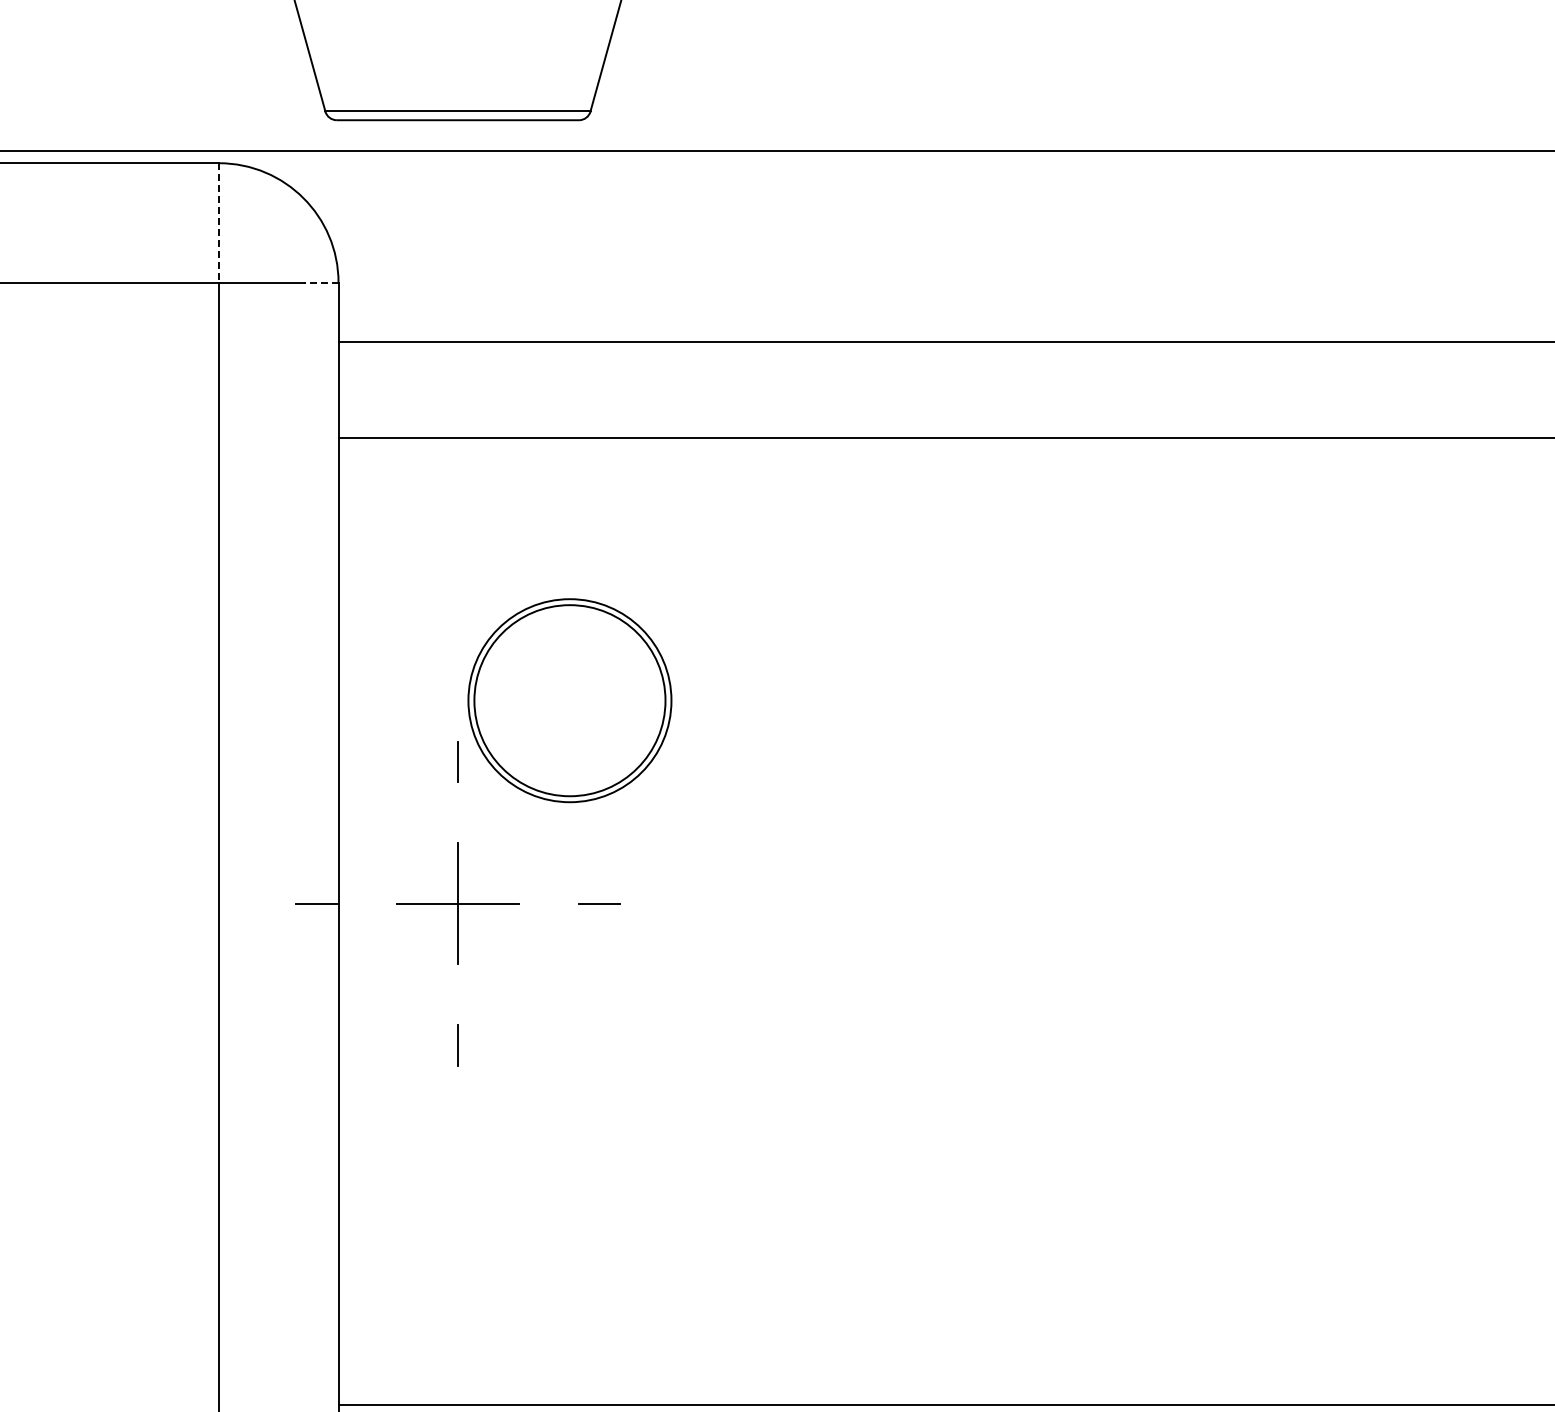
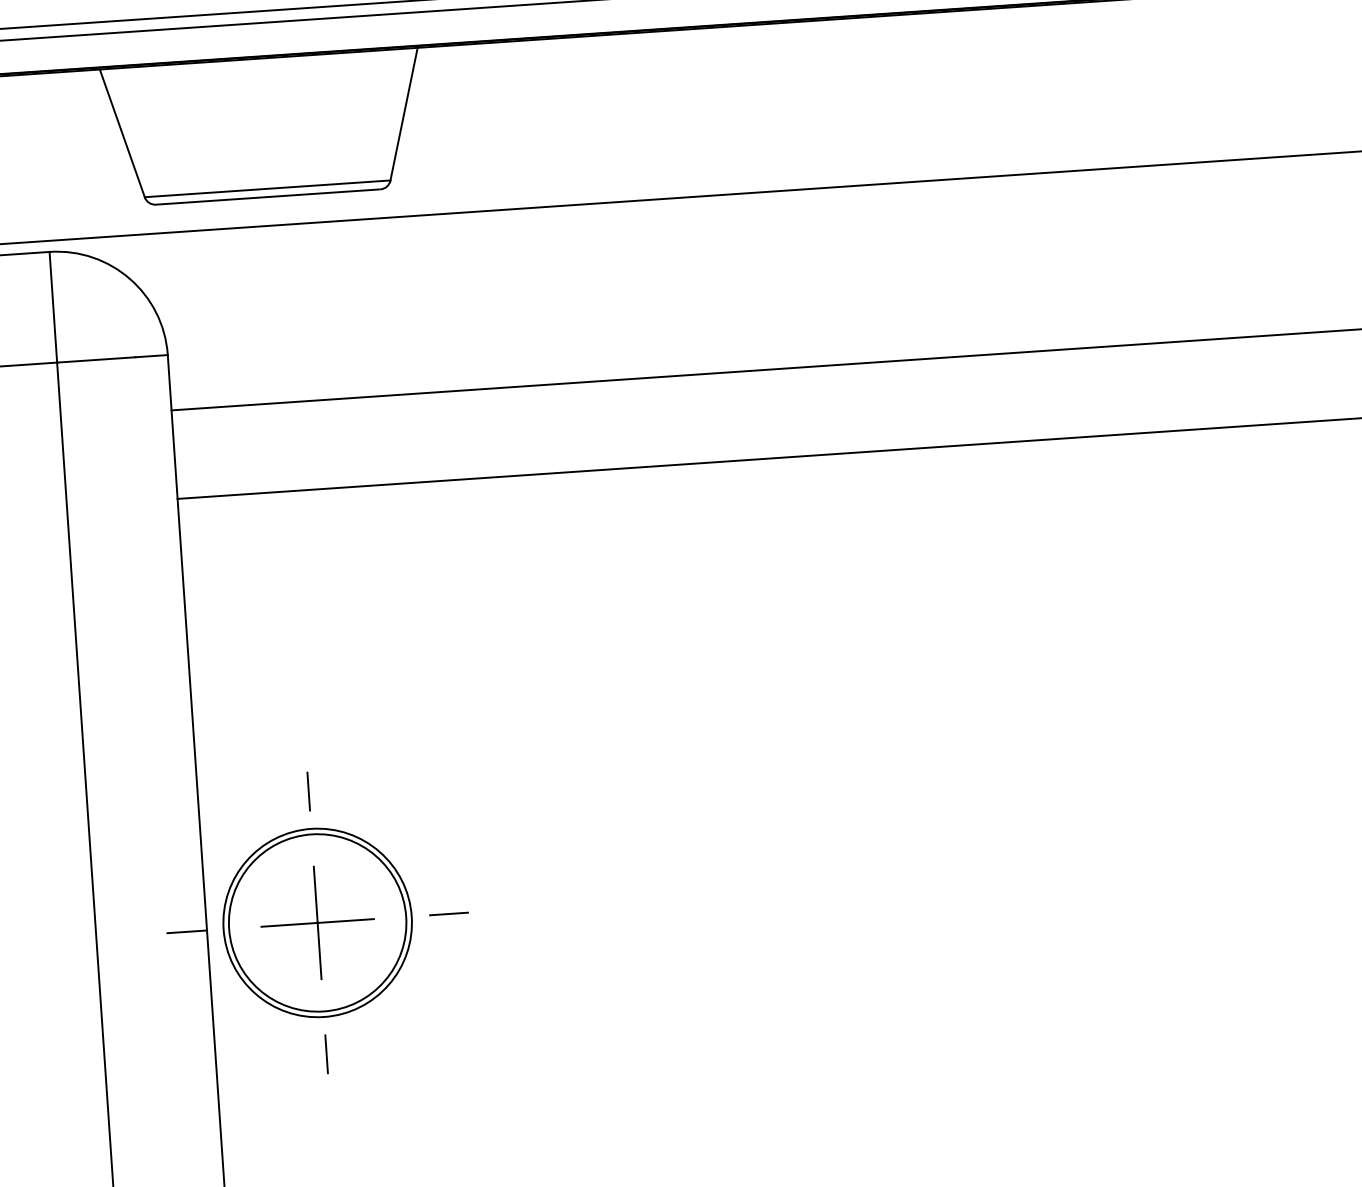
line: (219, 222) -> (53, 306), dashed -> solid
line: (320, 282) -> (151, 356), dashed -> solid
part: (569, 700) -> (317, 922), moved

